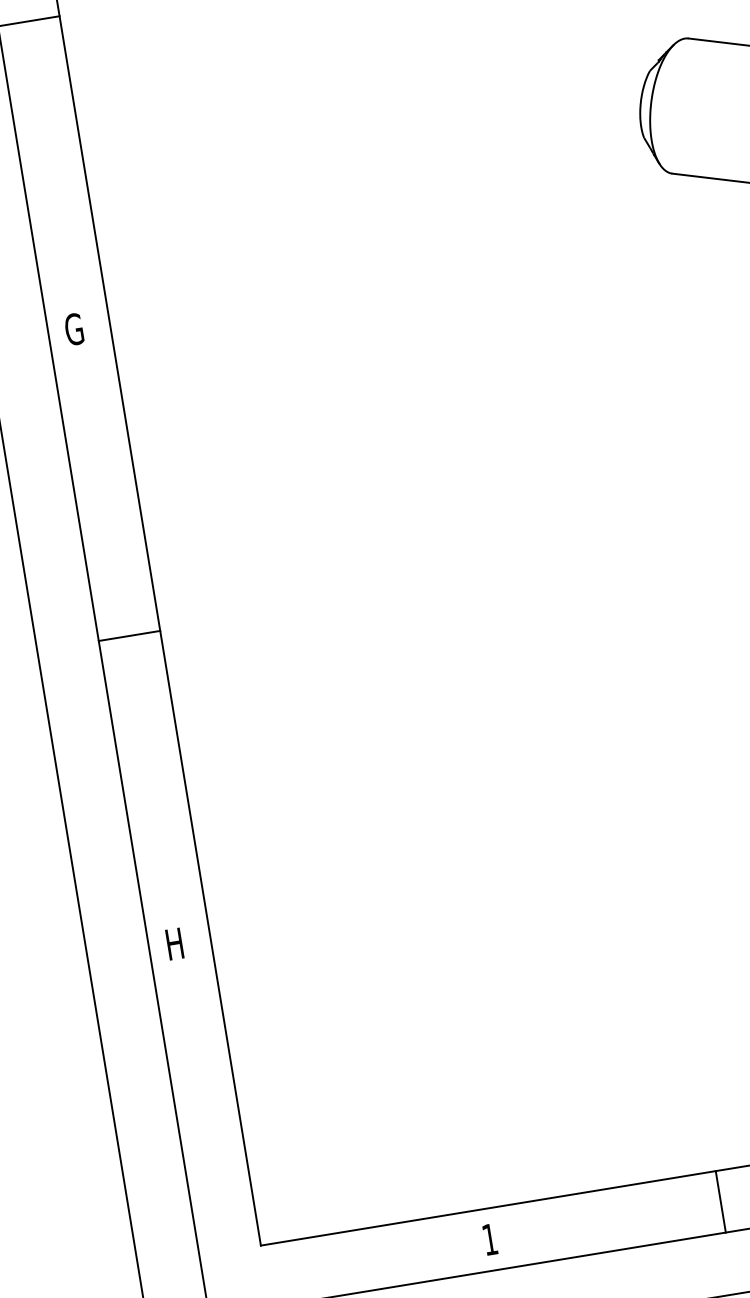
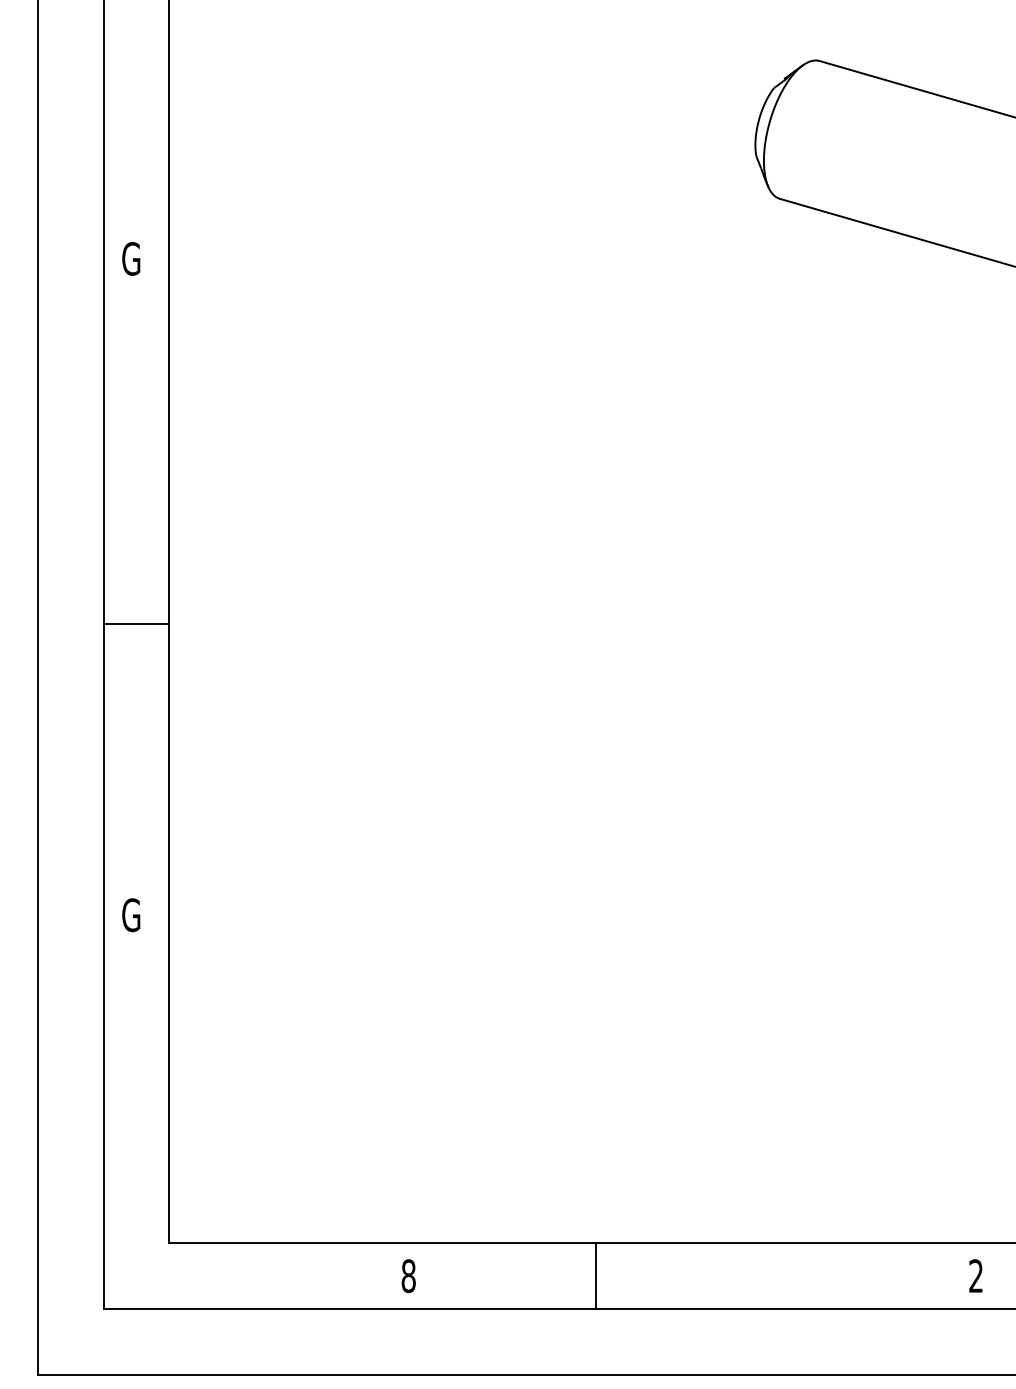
line: (129, 636) -> (136, 624), moved
text: (175, 944) -> (131, 915), H -> G
line: (721, 1201) -> (596, 1275), moved
text: (489, 1239) -> (408, 1276), 1 -> 8

